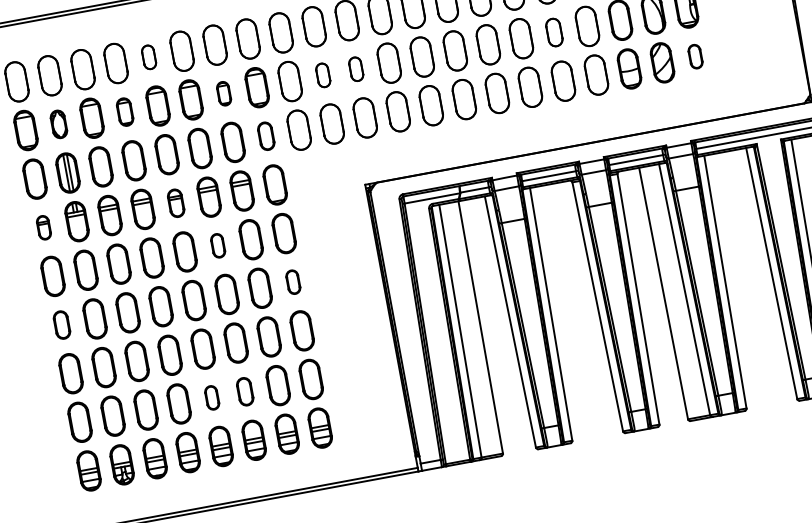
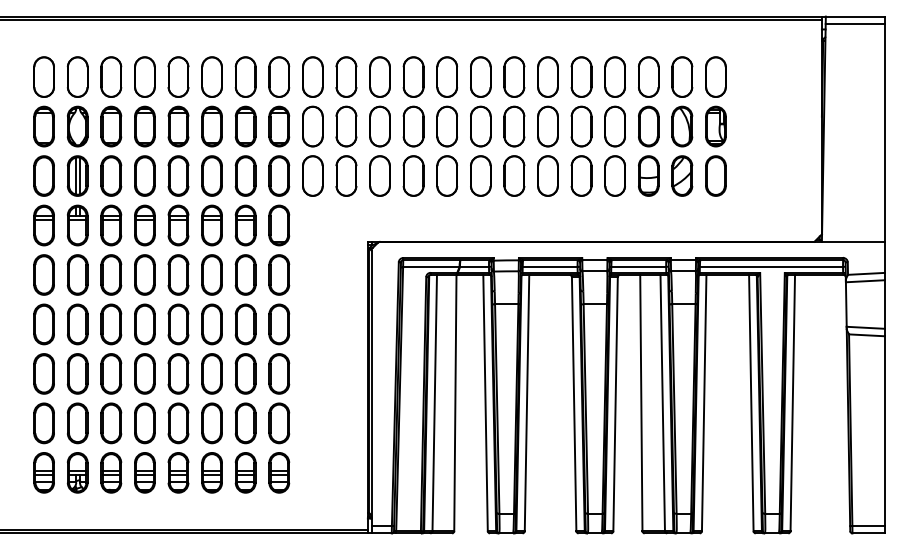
part: (554, 32) -> (581, 126), size x1.43
part: (148, 56) -> (178, 76), size x1.67
part: (695, 56) -> (715, 175), size x1.67
part: (355, 69) -> (379, 126), size x1.67
part: (323, 75) -> (346, 126), size x1.67
part: (223, 93) -> (245, 126), size x1.67
part: (124, 112) -> (144, 126), size x1.43
part: (58, 124) -> (77, 126), size x1.43
part: (266, 135) -> (279, 175), size x1.43
part: (176, 203) -> (178, 225), size x1.43
part: (43, 227) -> (43, 225), size x1.67
part: (217, 245) -> (211, 274), size x1.67
part: (293, 282) -> (279, 324), size x1.67
part: (61, 325) -> (43, 324), size x1.43
part: (244, 391) -> (211, 423), size x1.43
part: (212, 397) -> (178, 423), size x1.67

